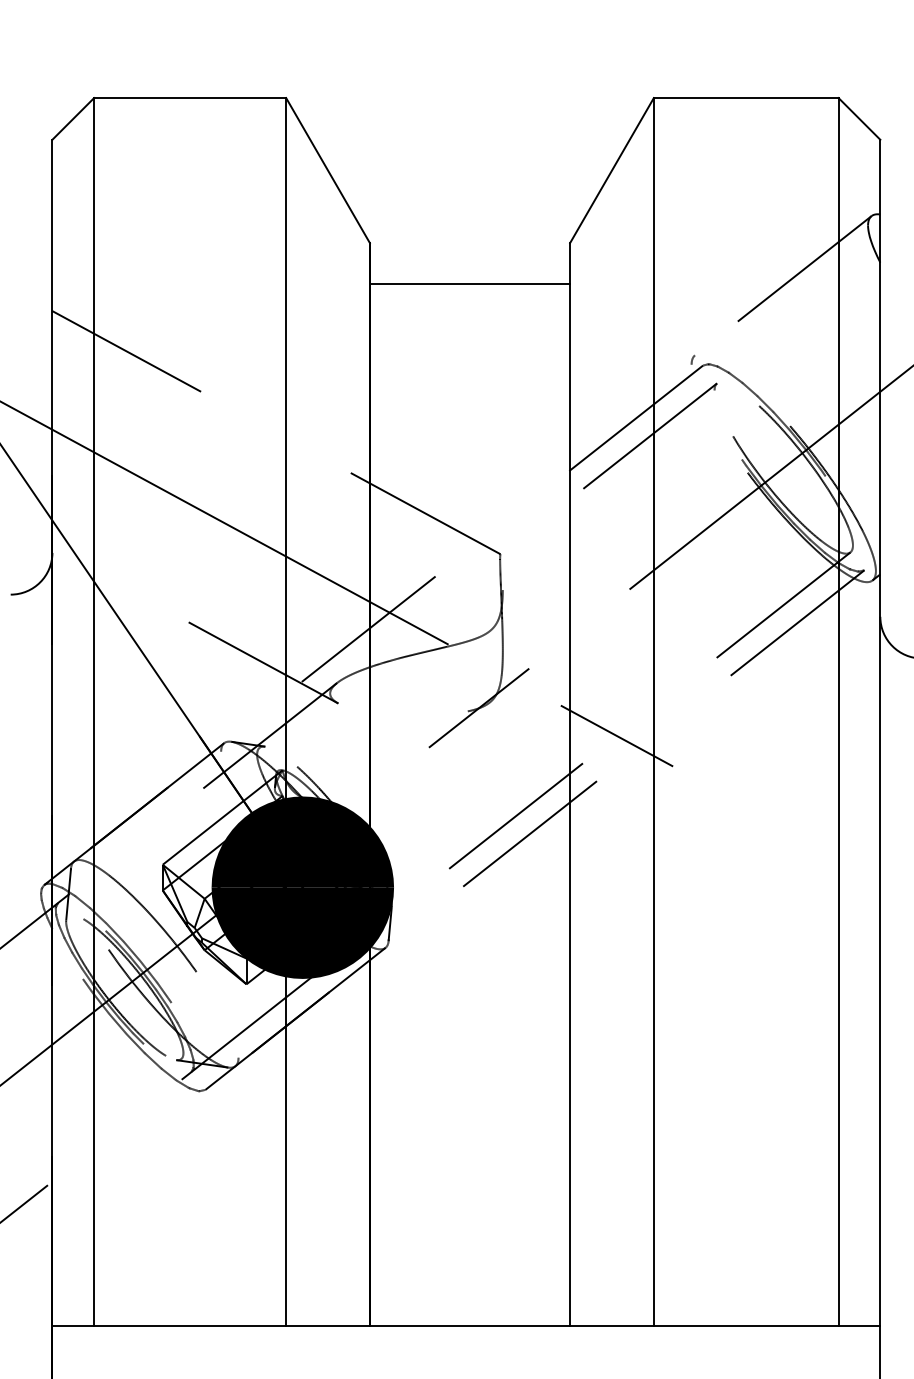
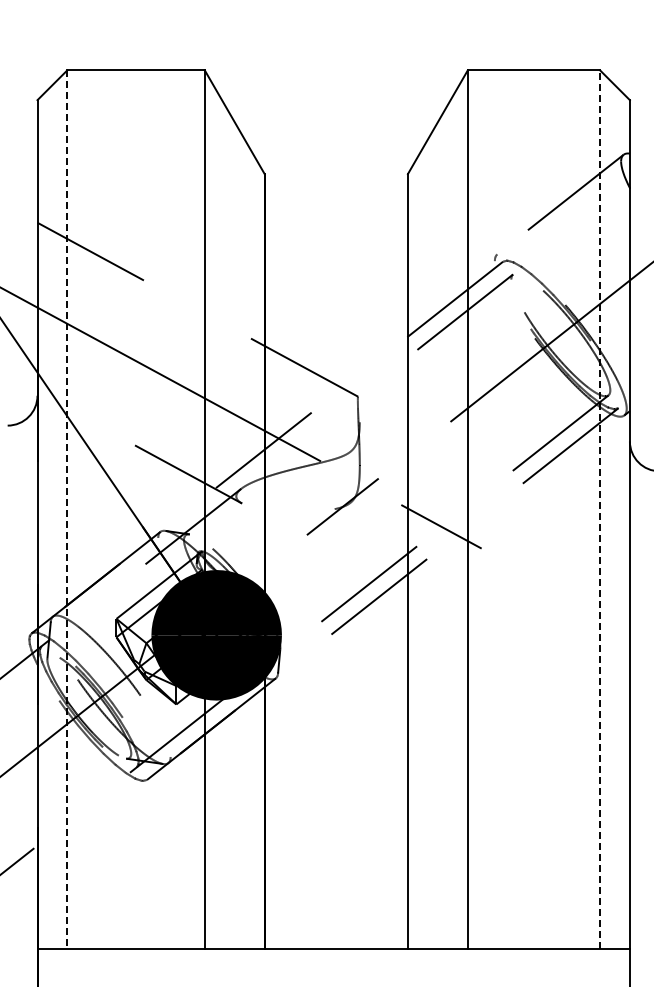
line: (468, 284) -> (335, 203), removed
line: (839, 711) -> (600, 509), solid -> dashed
line: (94, 713) -> (67, 510), solid -> dashed

